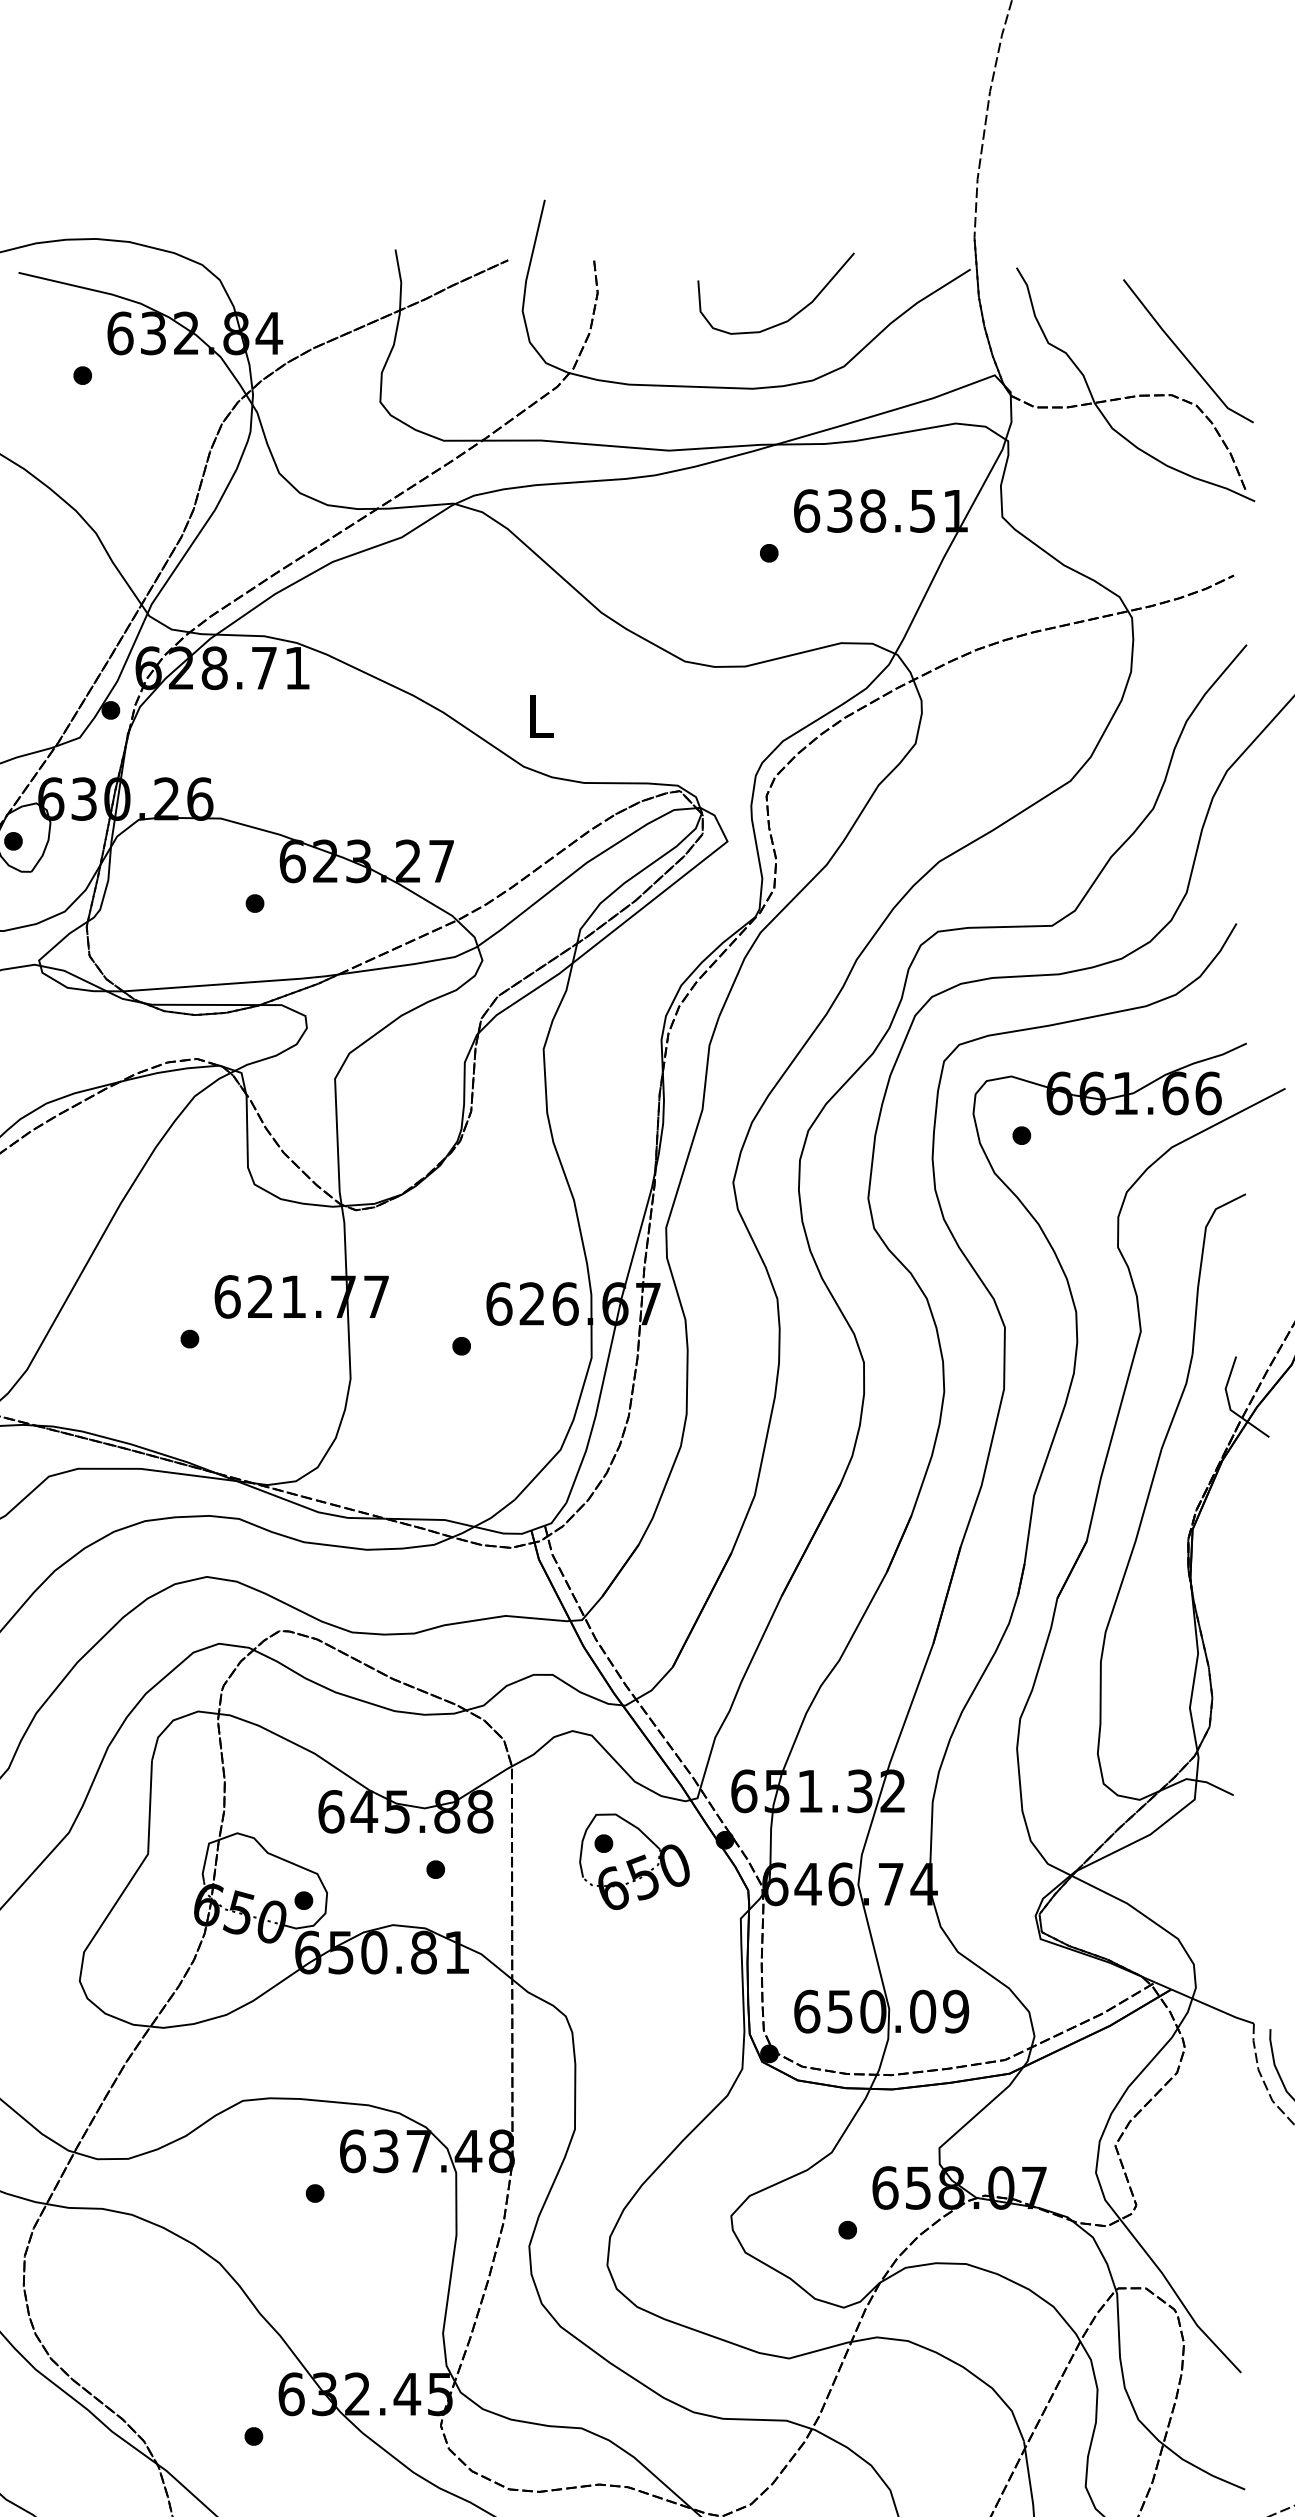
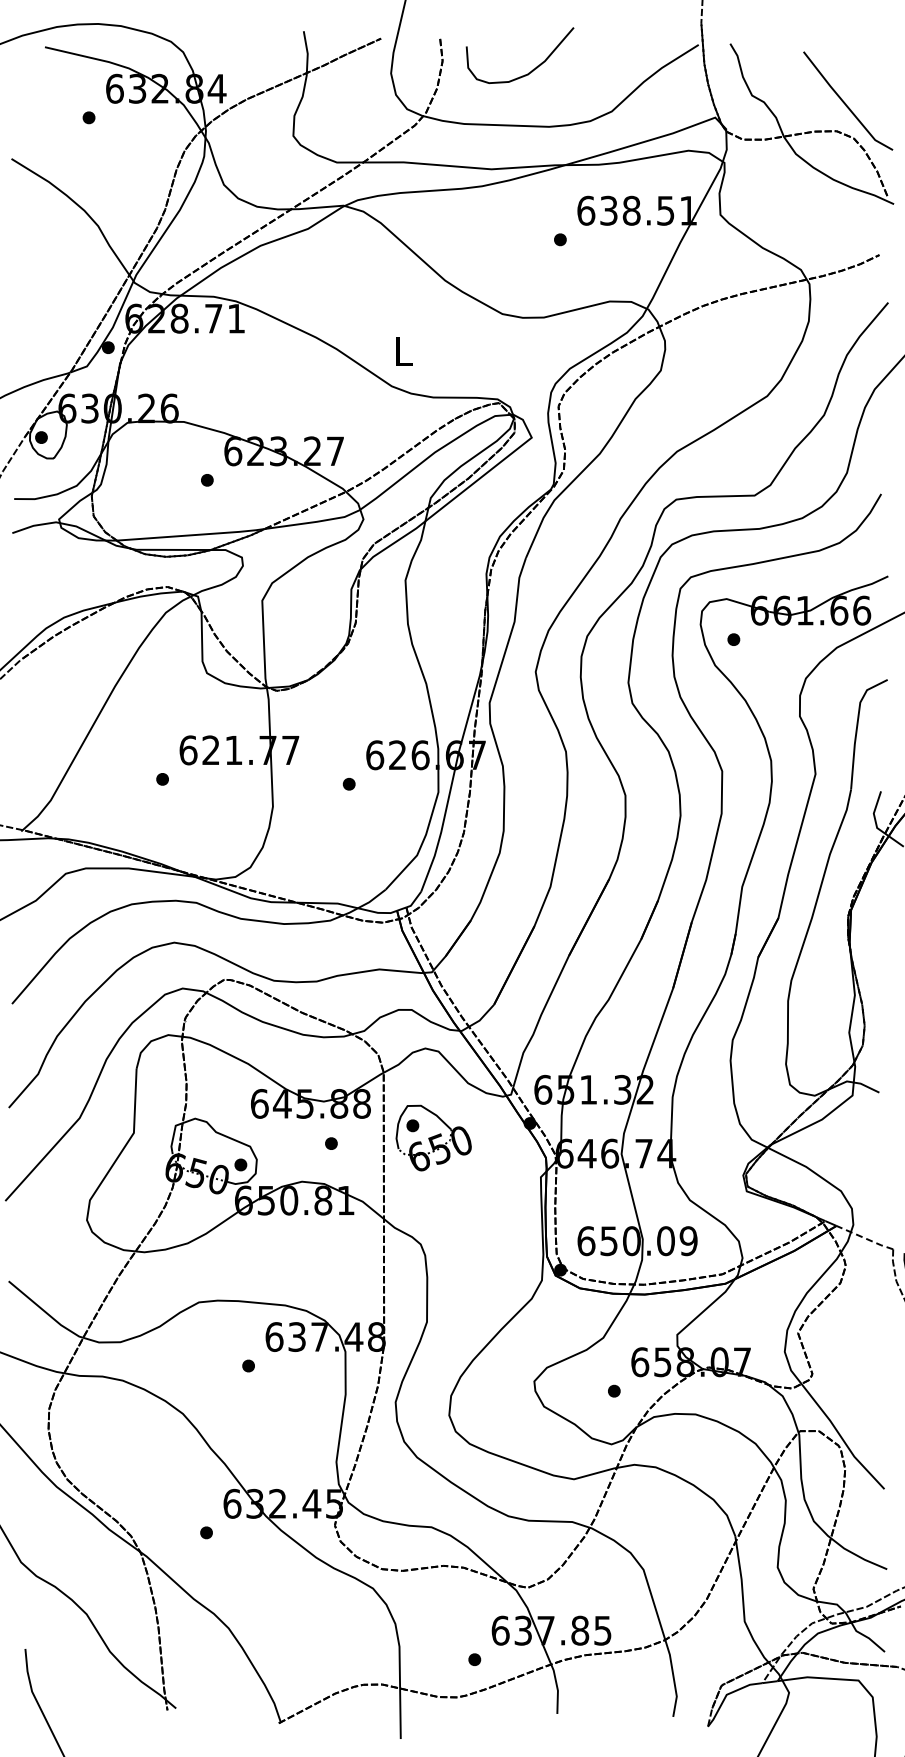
curve: (794, 313) -> (532, 69), moved
part: (633, 1860) -> (433, 1137), moved
line: (1212, 2007) -> (864, 1238), solid -> dashed

